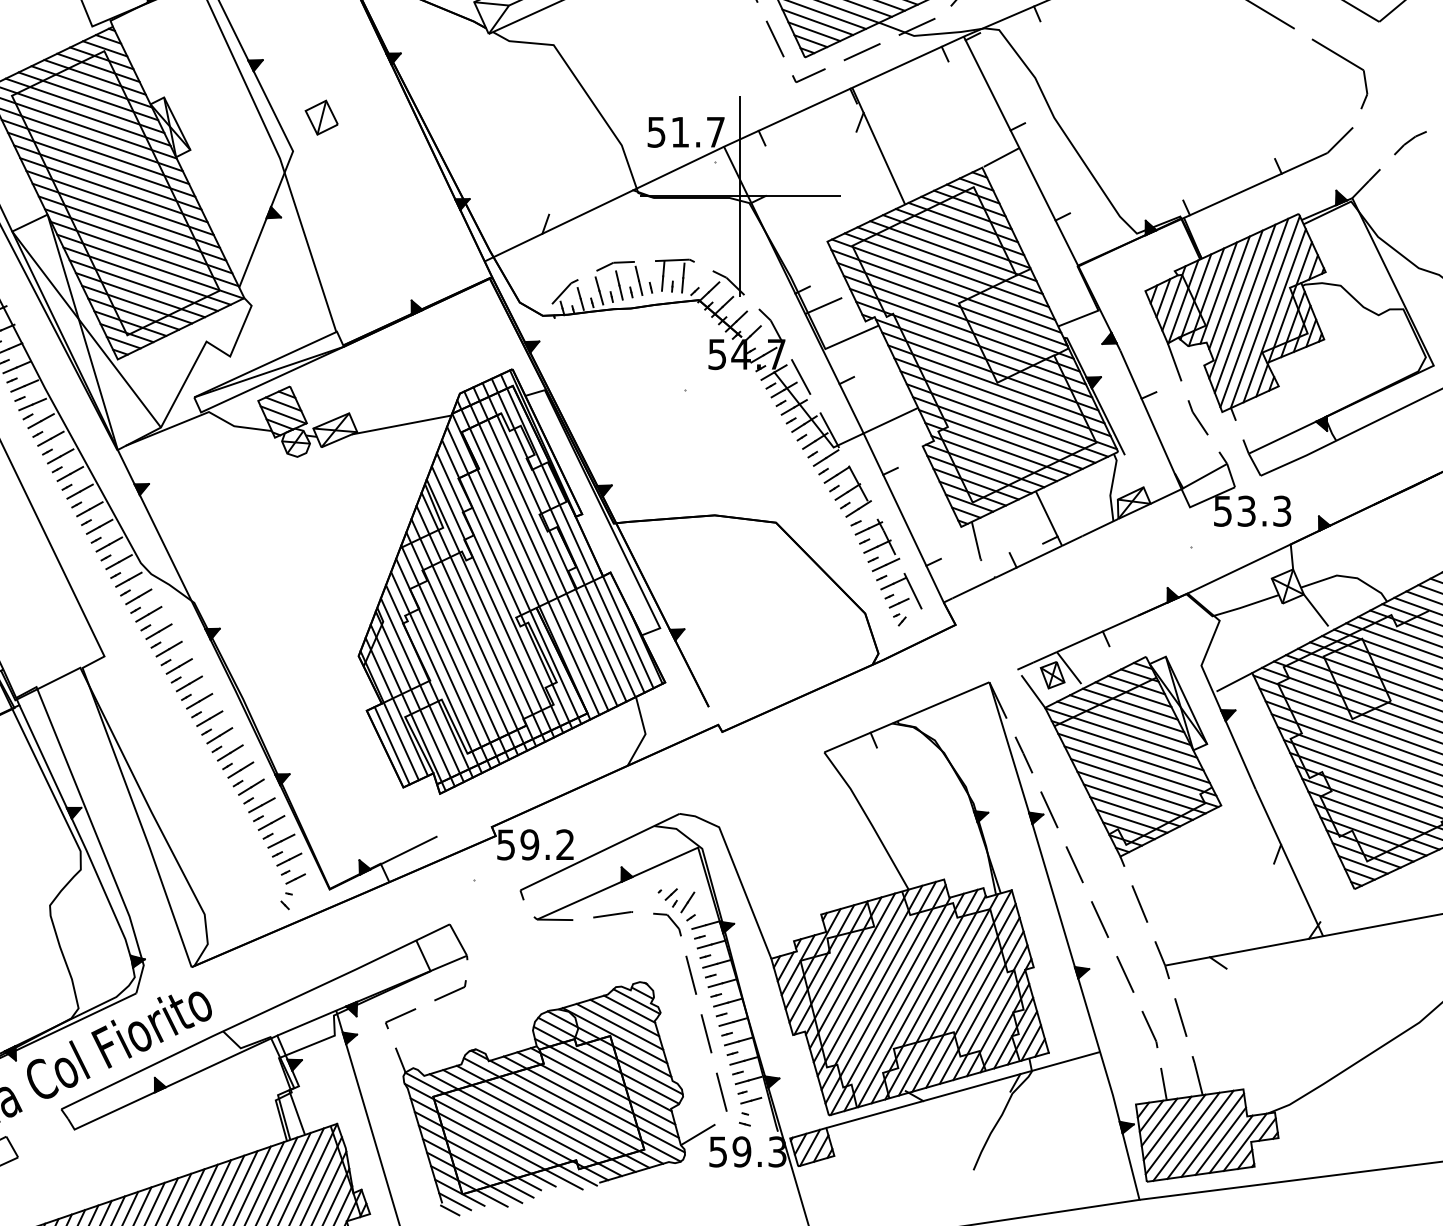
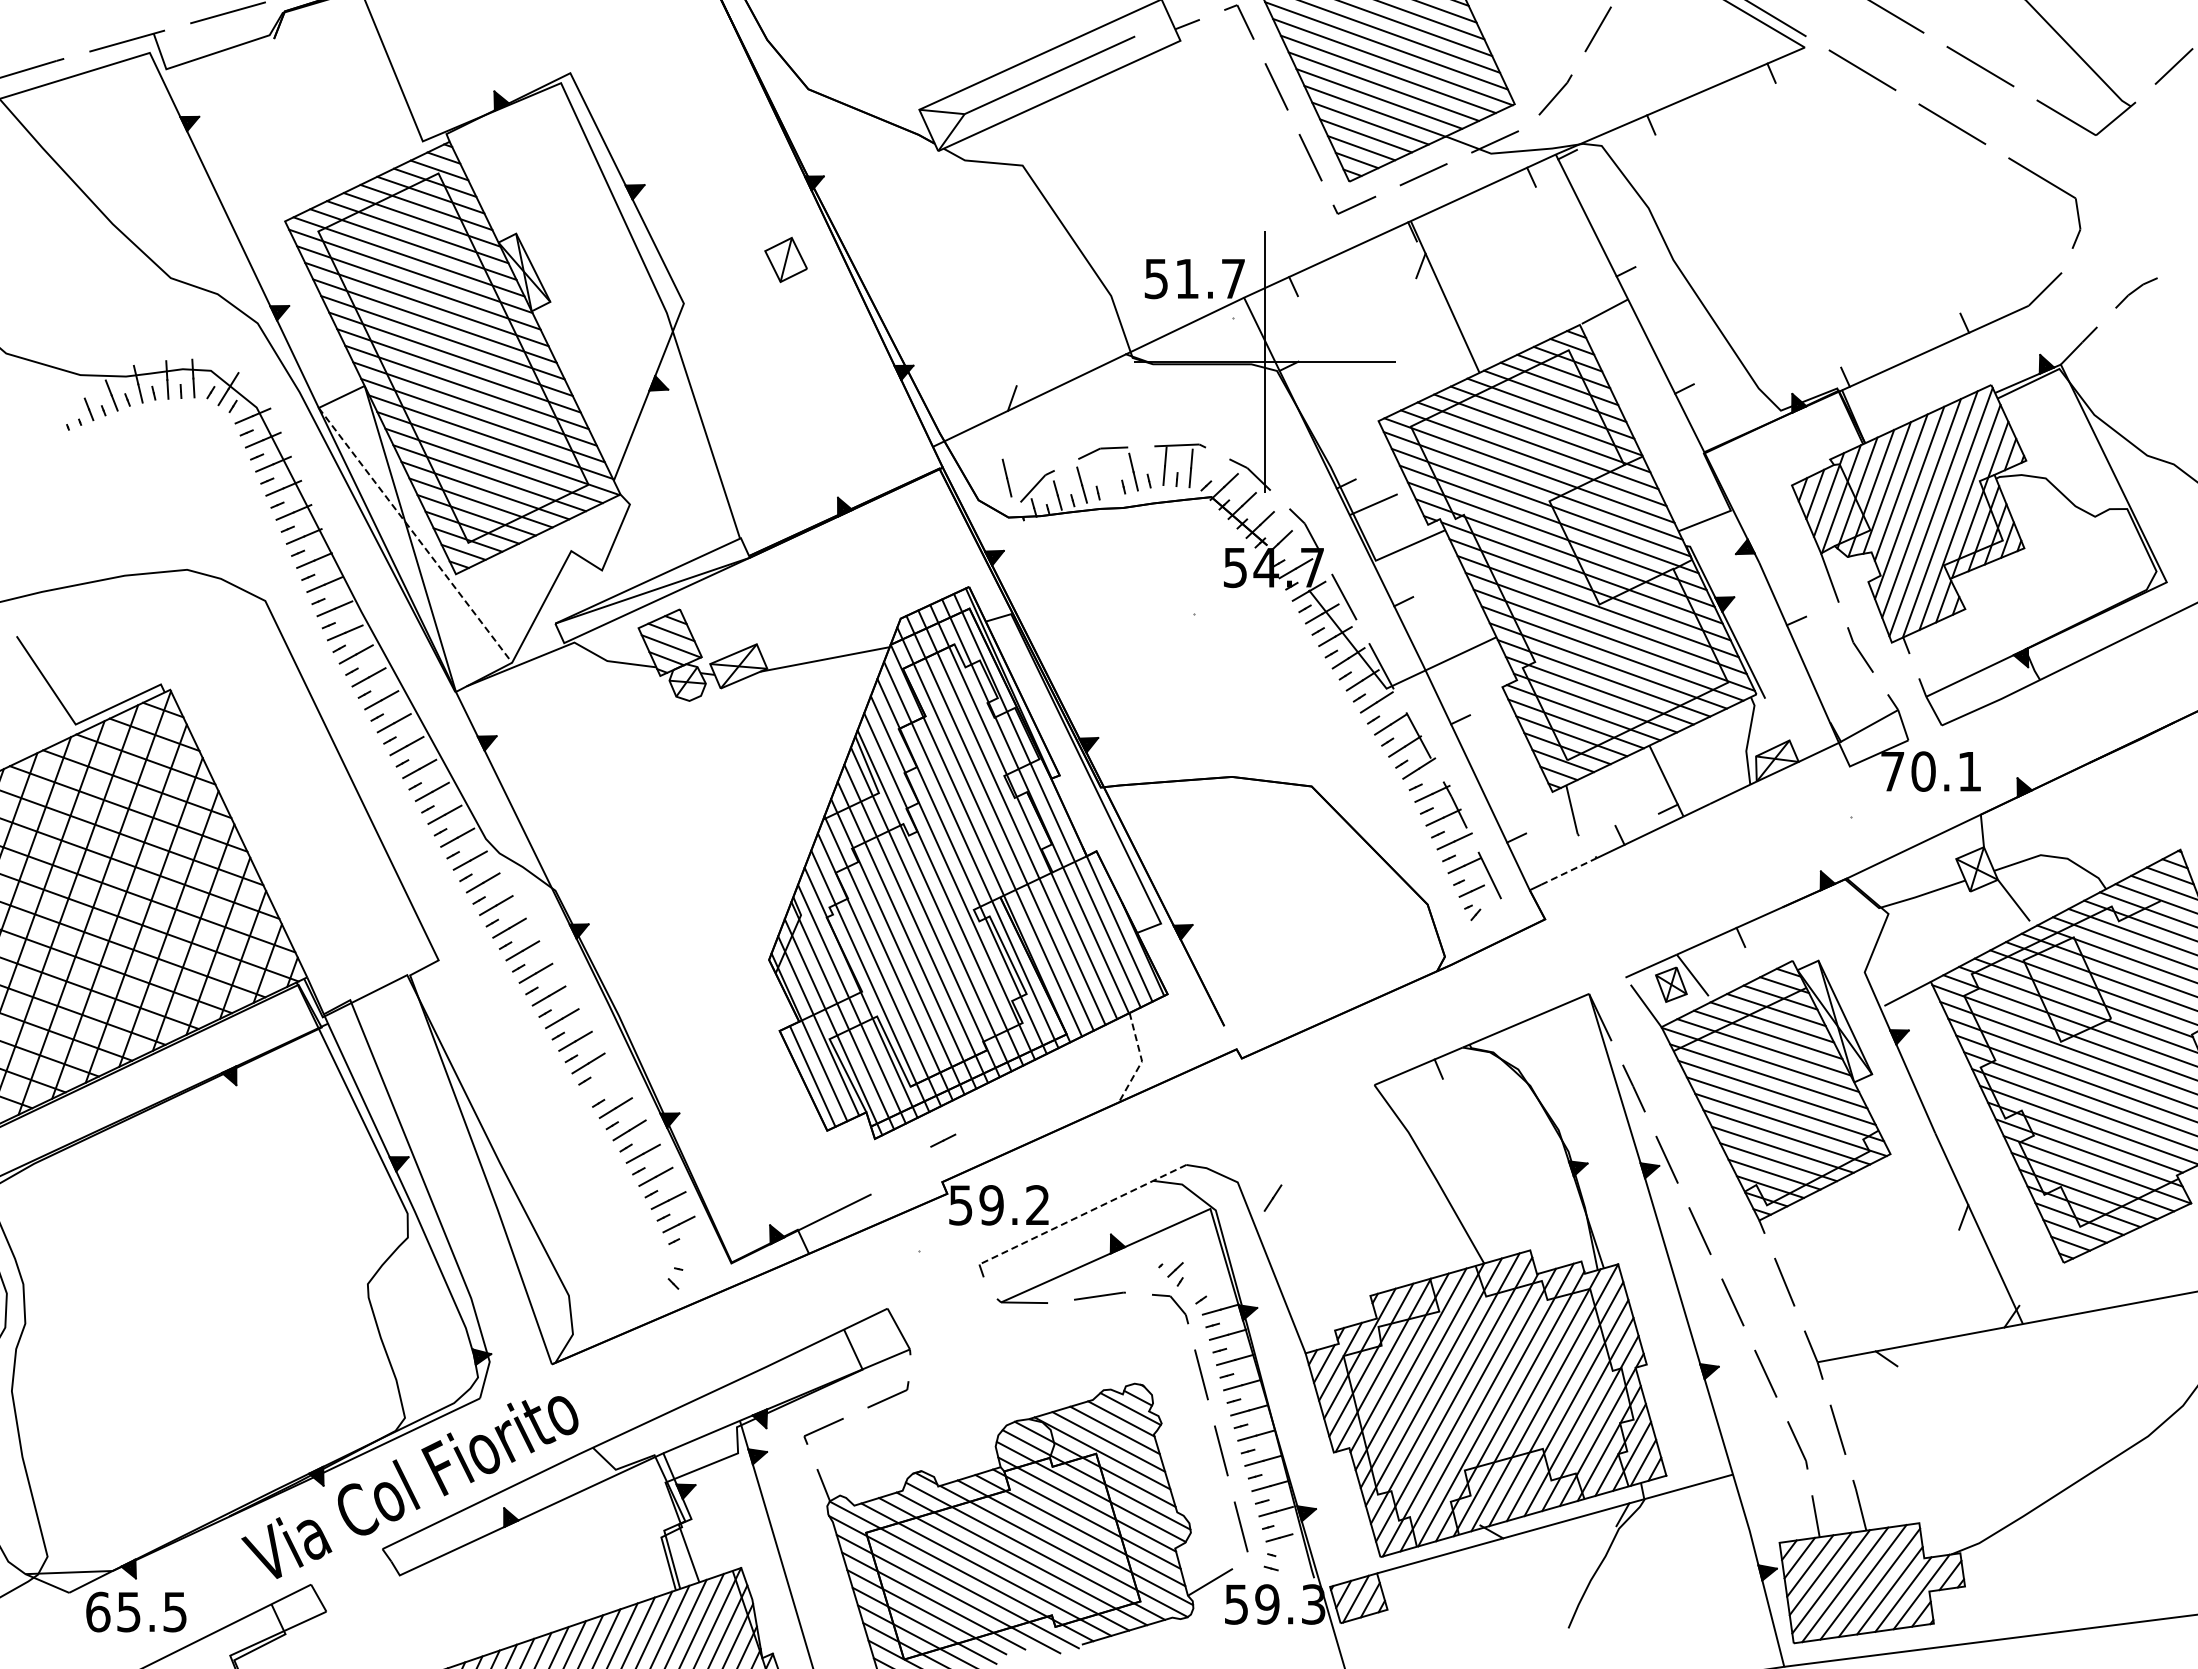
part: (321, 117) -> (785, 259), moved
line: (618, 285) -> (1006, 477), moved
line: (86, 329) -> (415, 535), solid -> dashed
text: (1252, 511) -> (1931, 771), 53.3 -> 70.1
line: (973, 588) -> (1568, 871), solid -> dashed
line: (645, 734) -> (1142, 1061), solid -> dashed
line: (230, 752) -> (602, 1085), removed
line: (599, 851) -> (1082, 1214), solid -> dashed
line: (295, 878) -> (943, 1140), moved
line: (687, 901) -> (1272, 1197), moved

